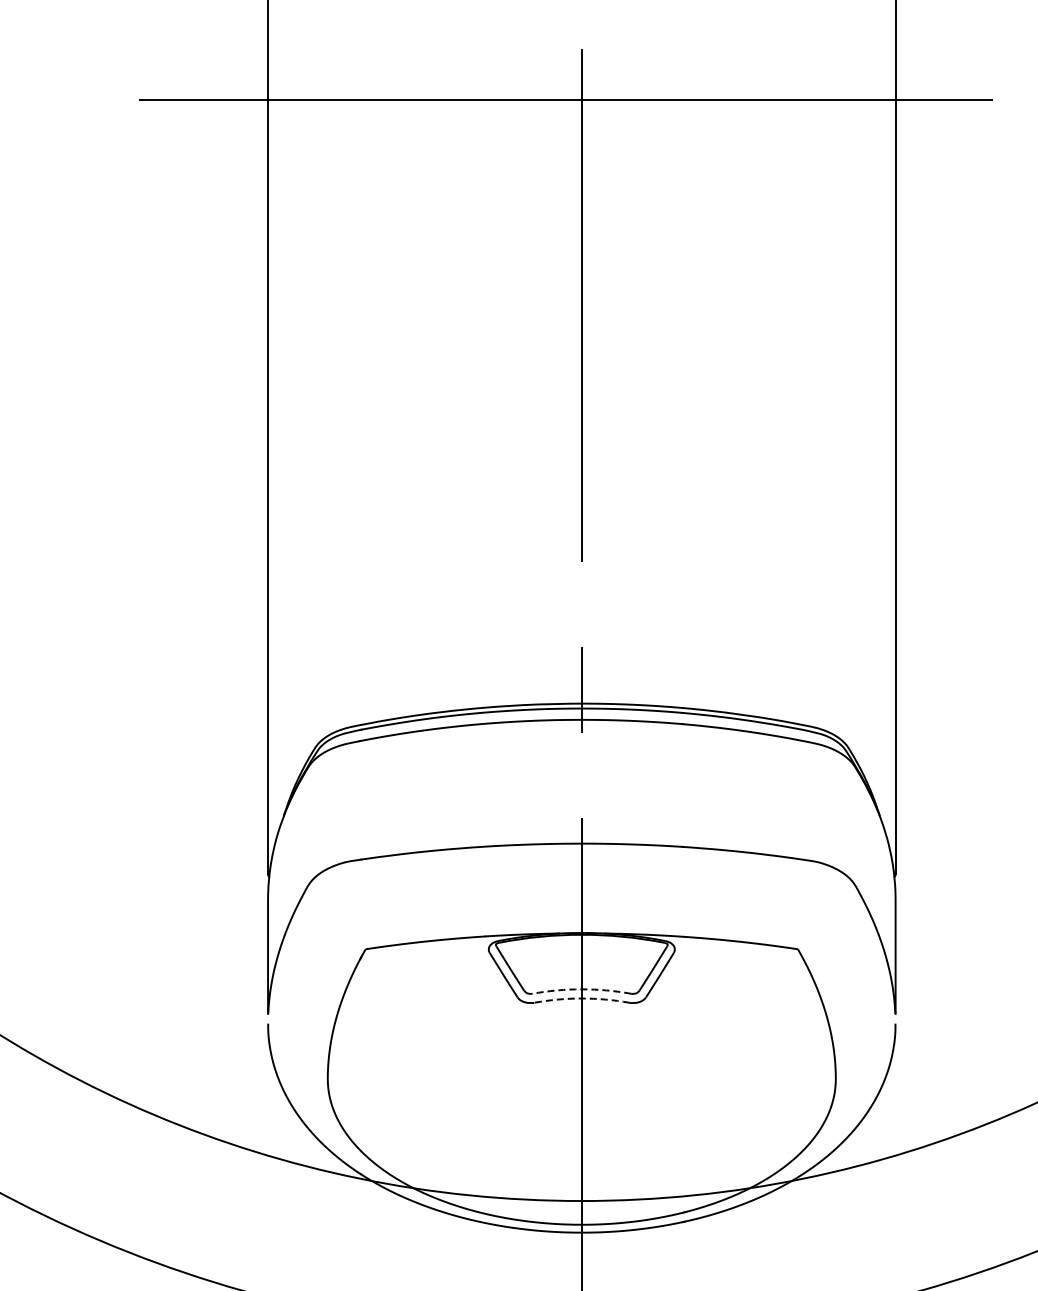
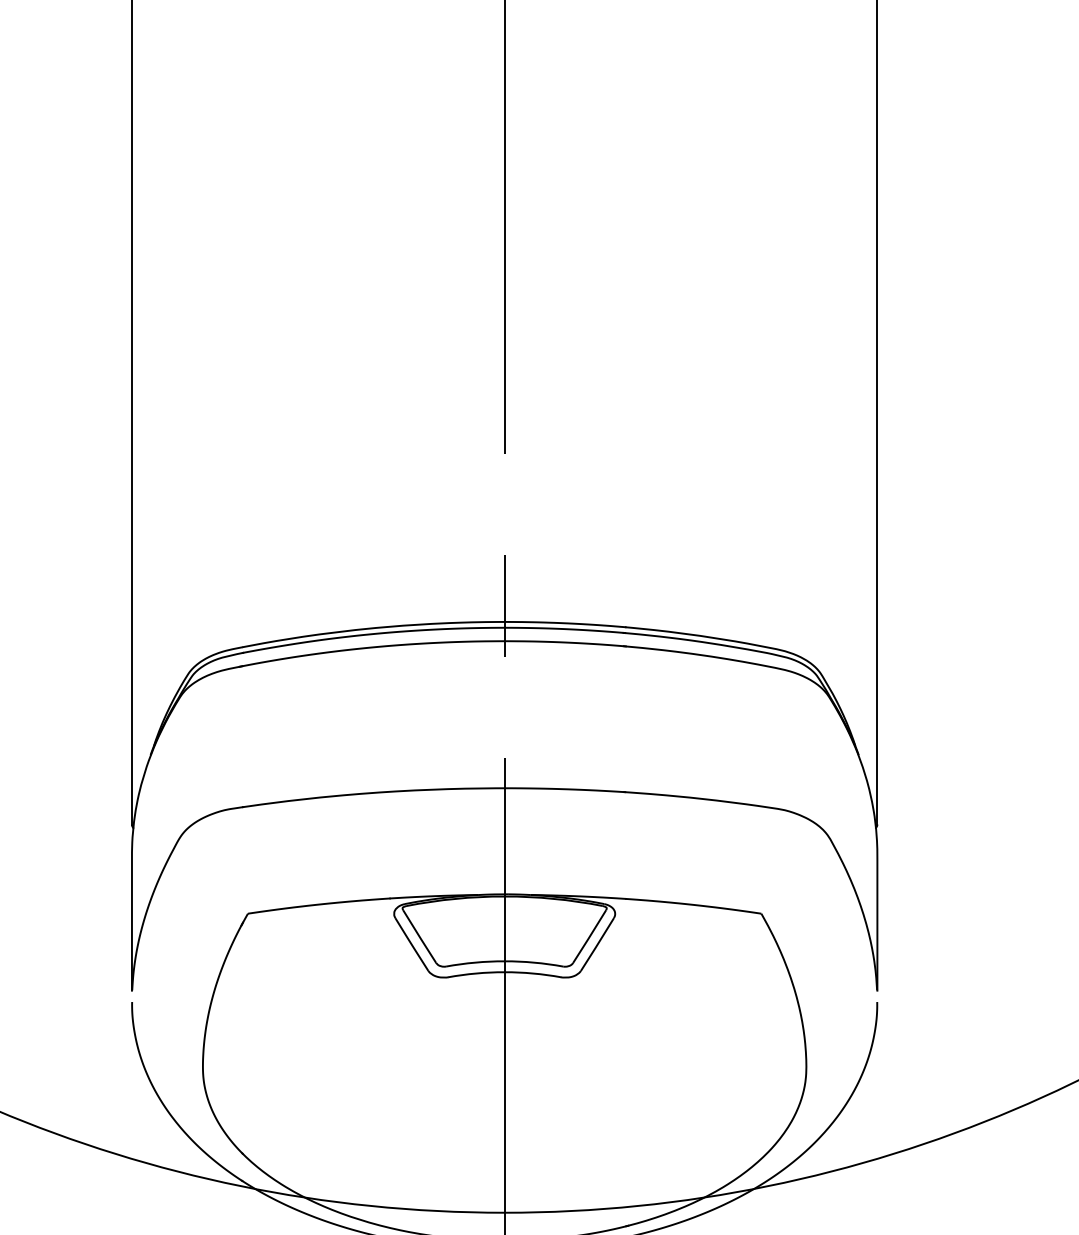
arc: (581, 989) -> (504, 961), dashed -> solid
arc: (581, 998) -> (504, 972), dashed -> solid

